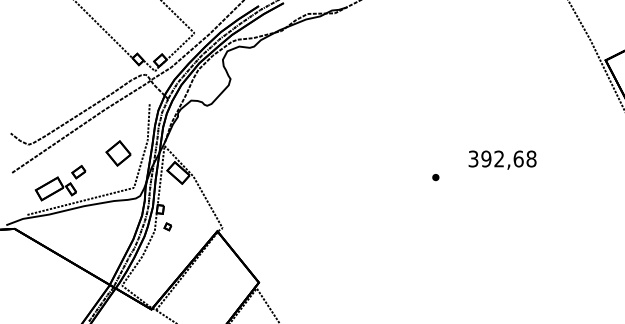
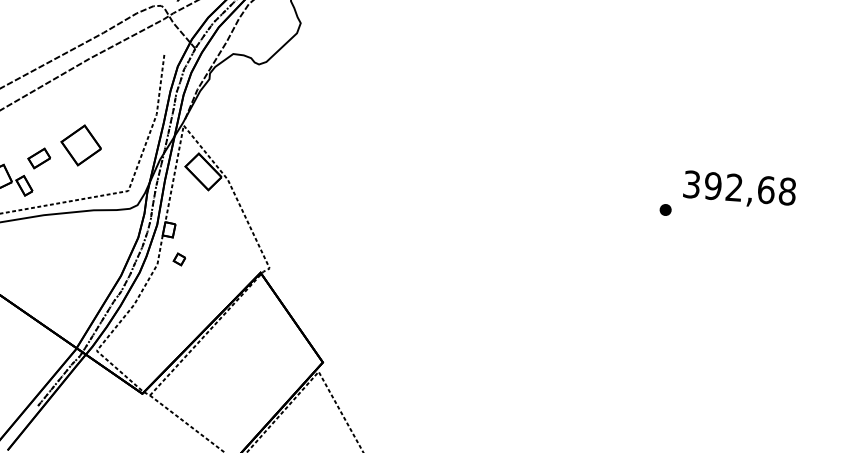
part: (118, 153) -> (81, 145), moved
part: (435, 177) -> (665, 209), moved

